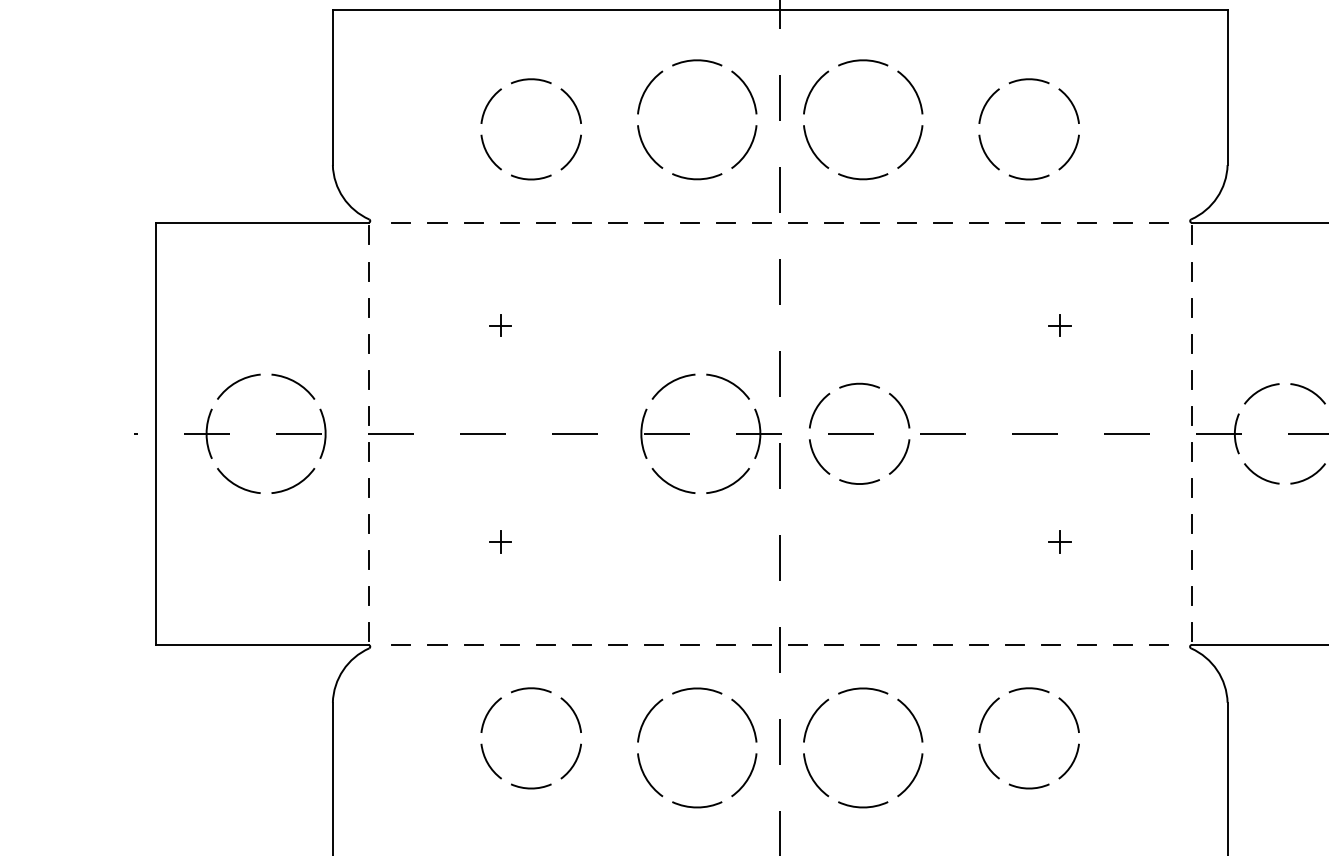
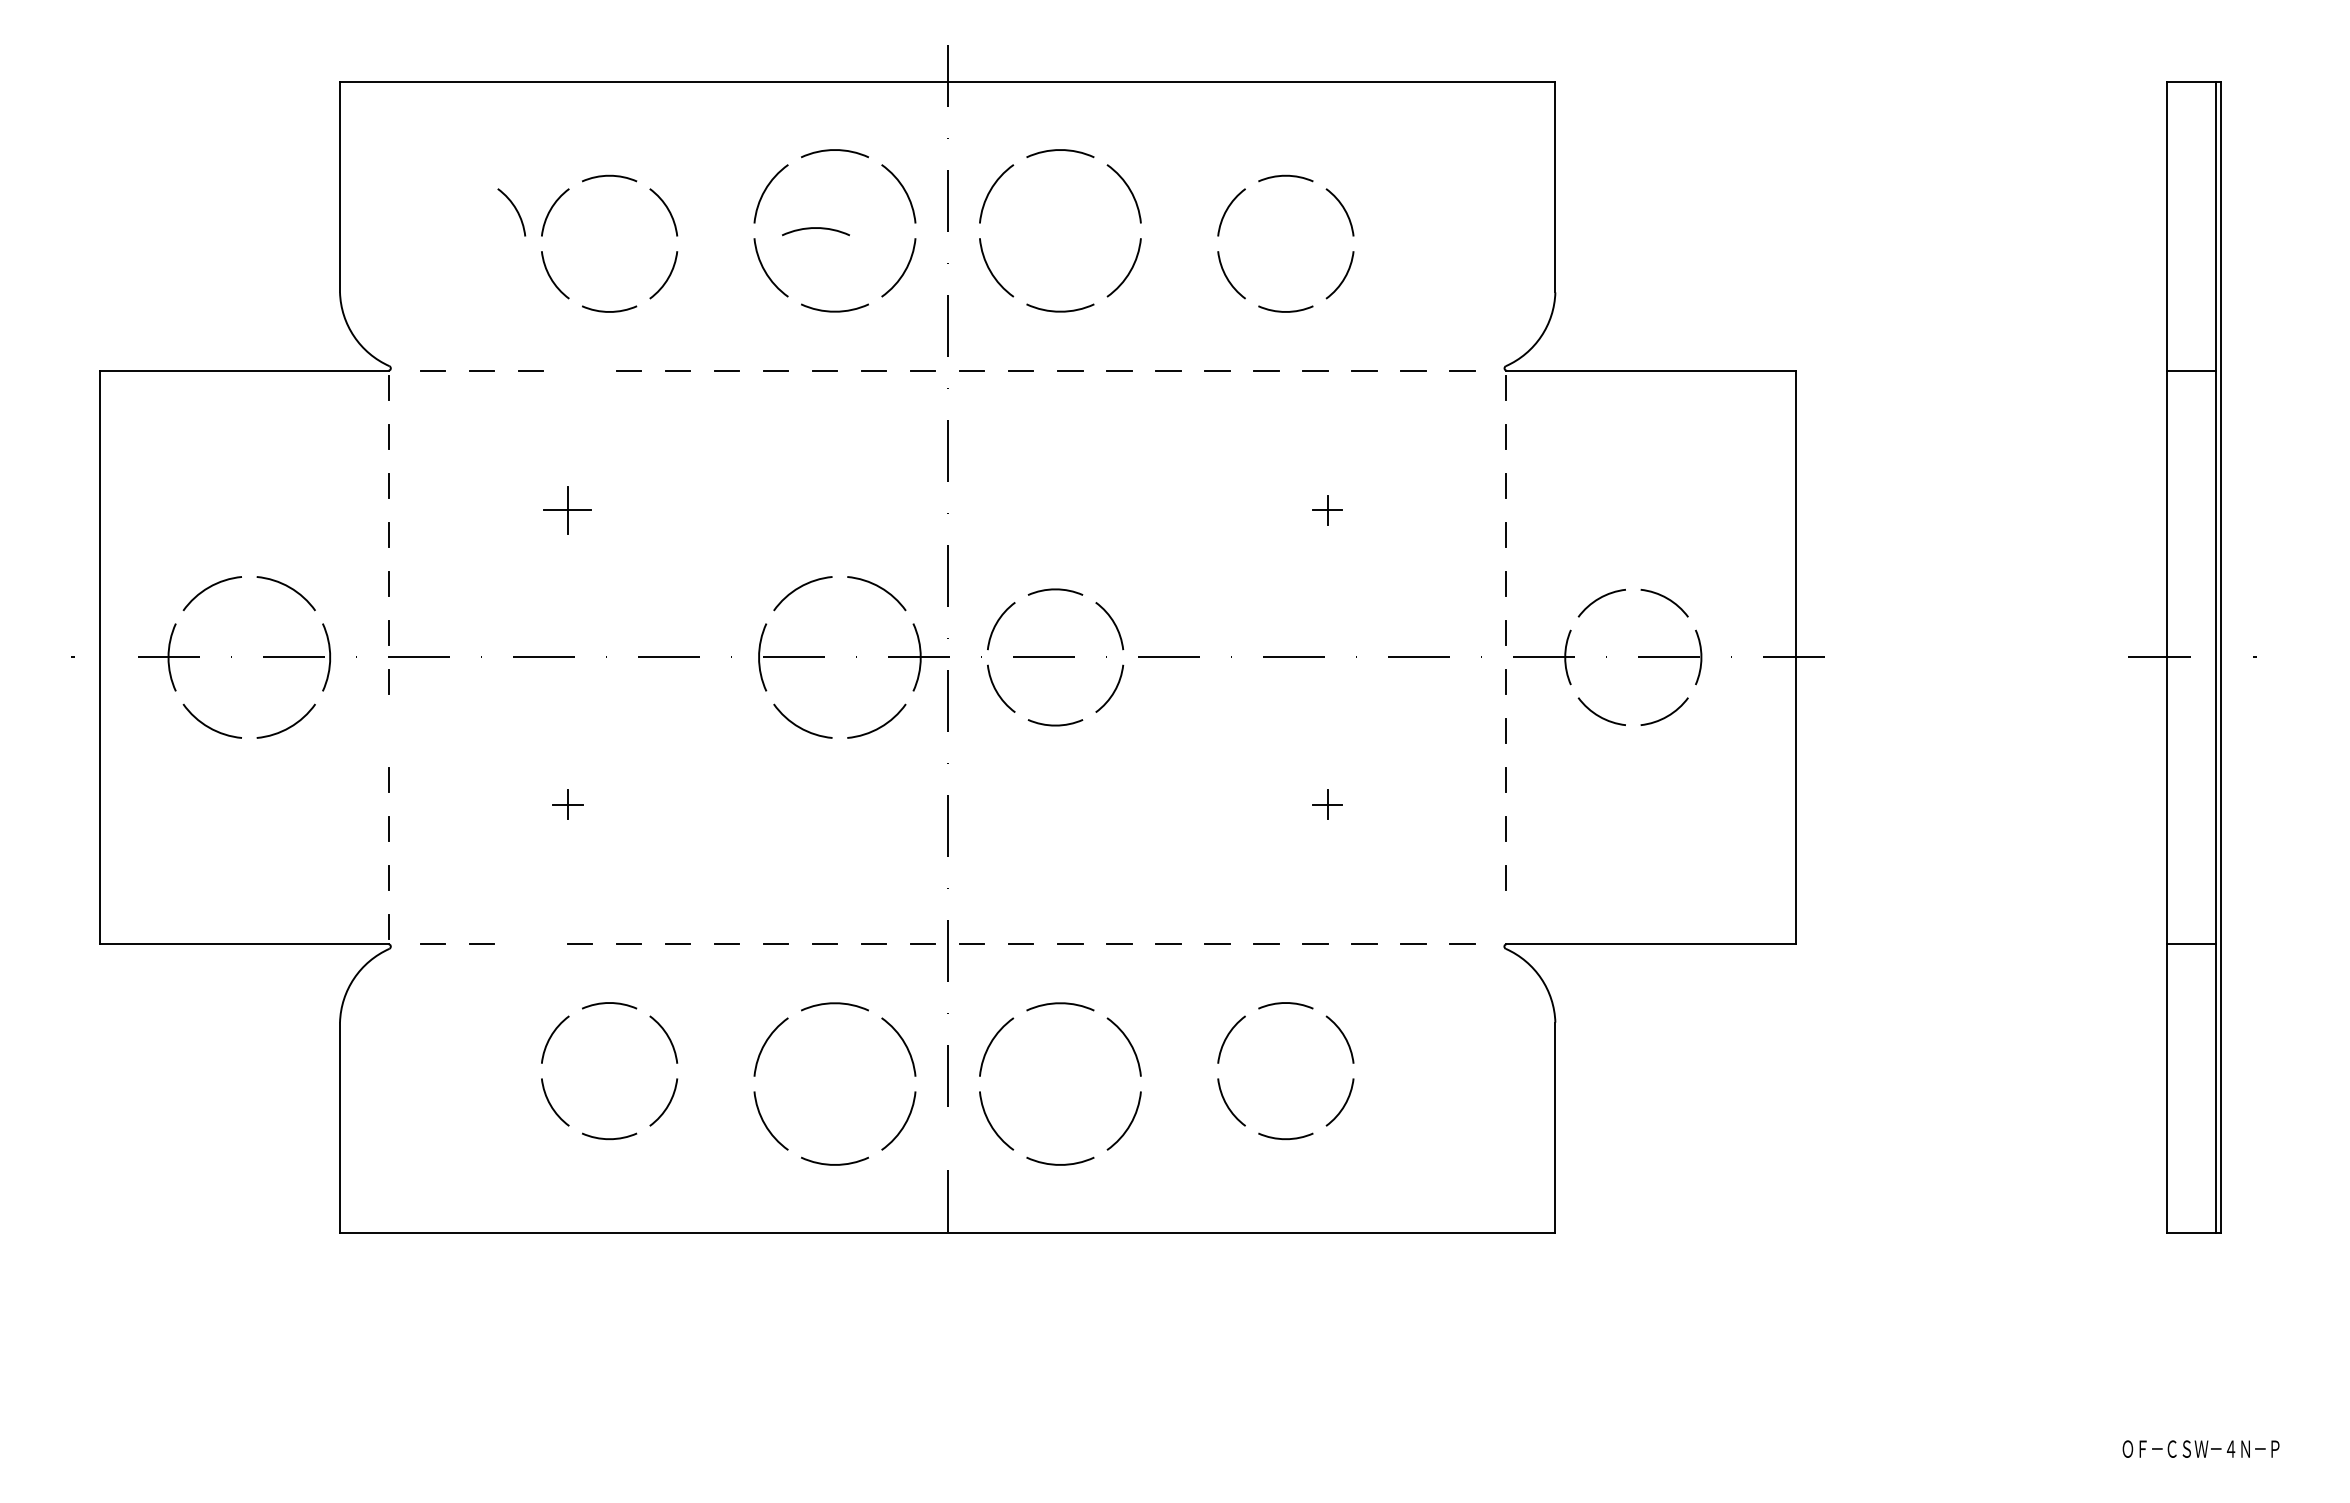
arc: (462, 104) -> (515, 210), added
arc: (682, 118) -> (815, 228), added
line: (509, 222) -> (579, 370), removed
part: (500, 325) -> (567, 510), size x1.6
line: (369, 487) -> (389, 730), removed
line: (1191, 631) -> (1506, 926), removed
line: (473, 645) -> (530, 944), removed

